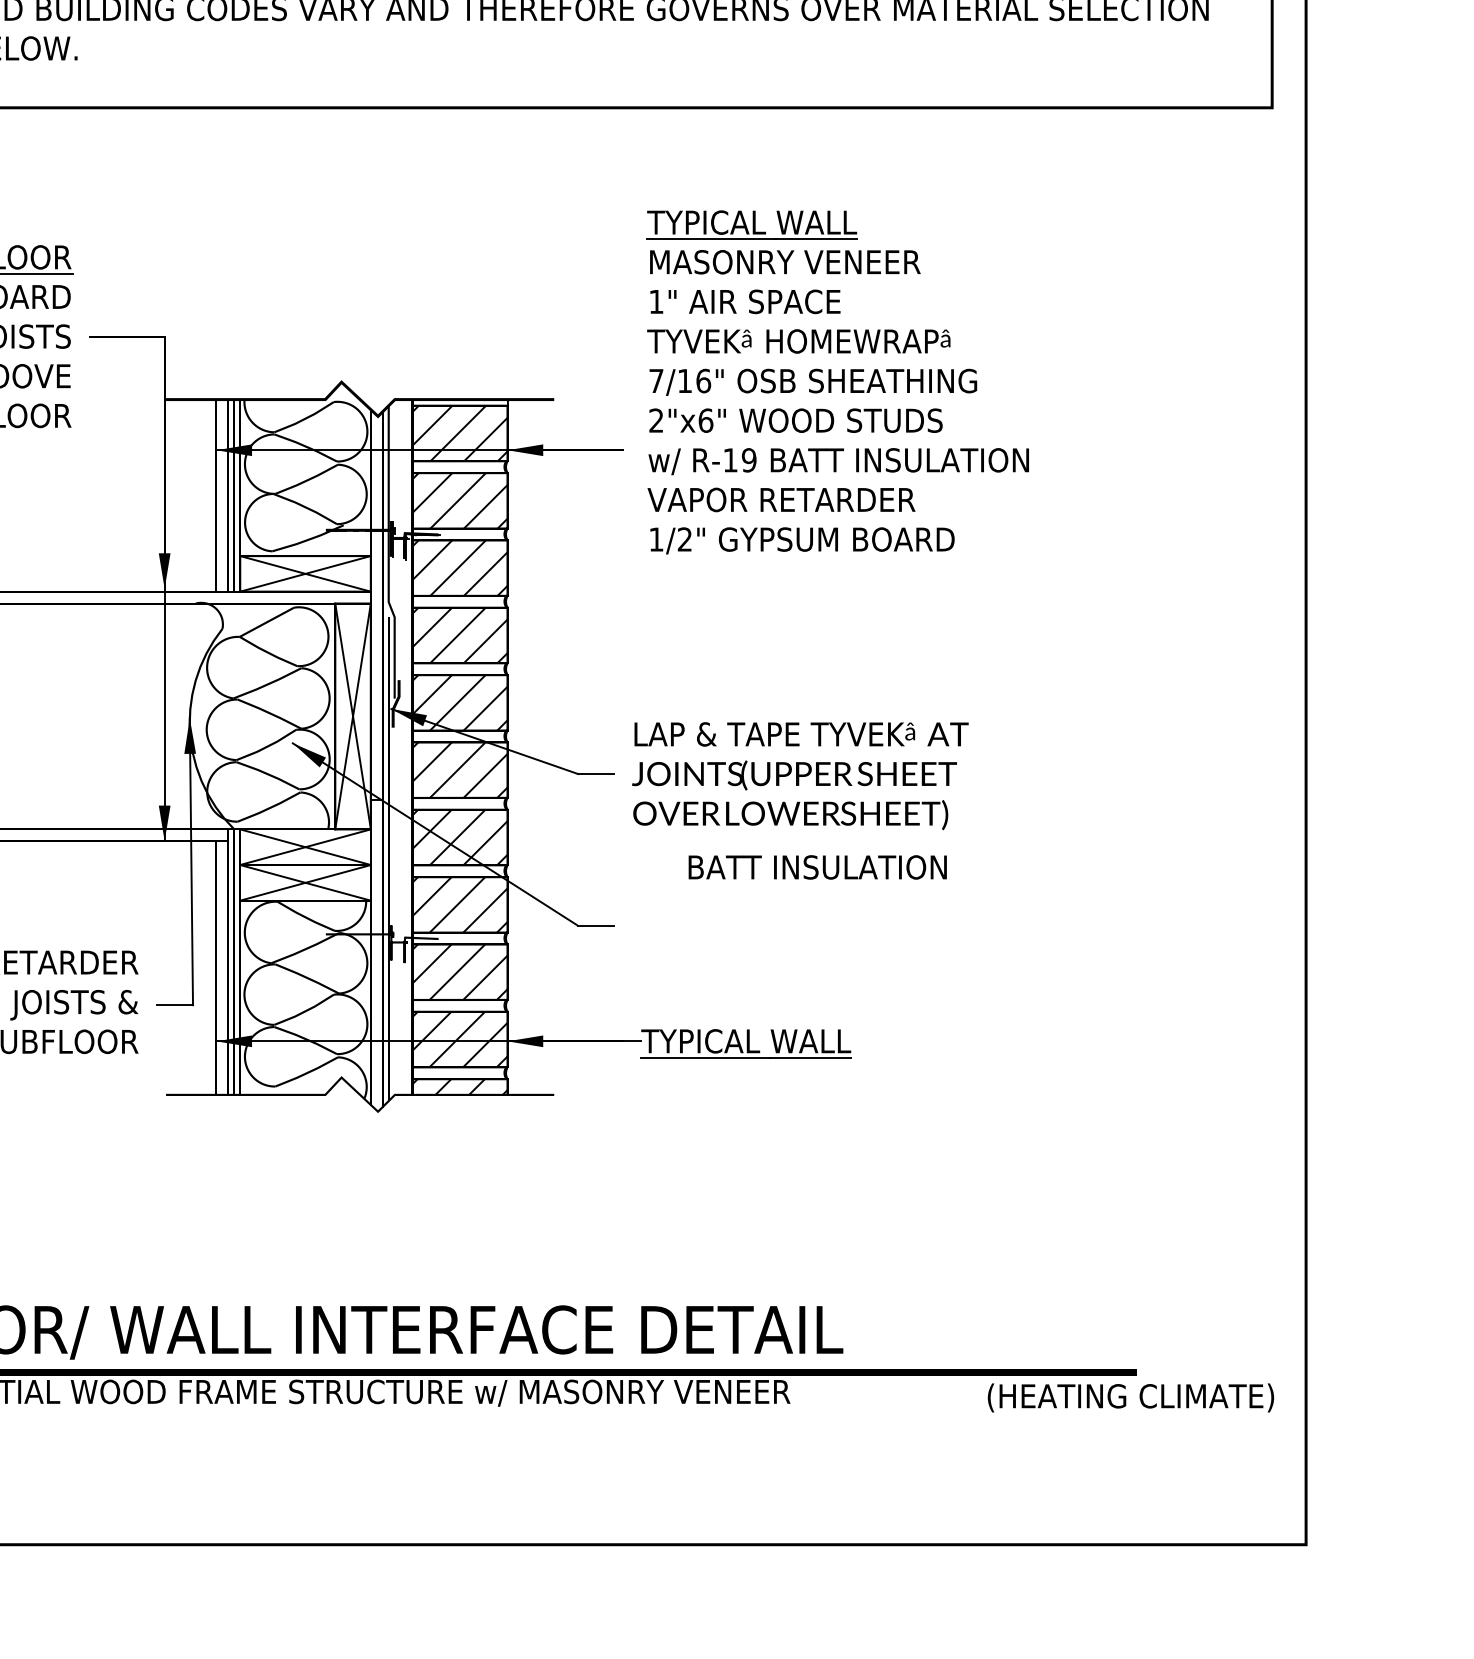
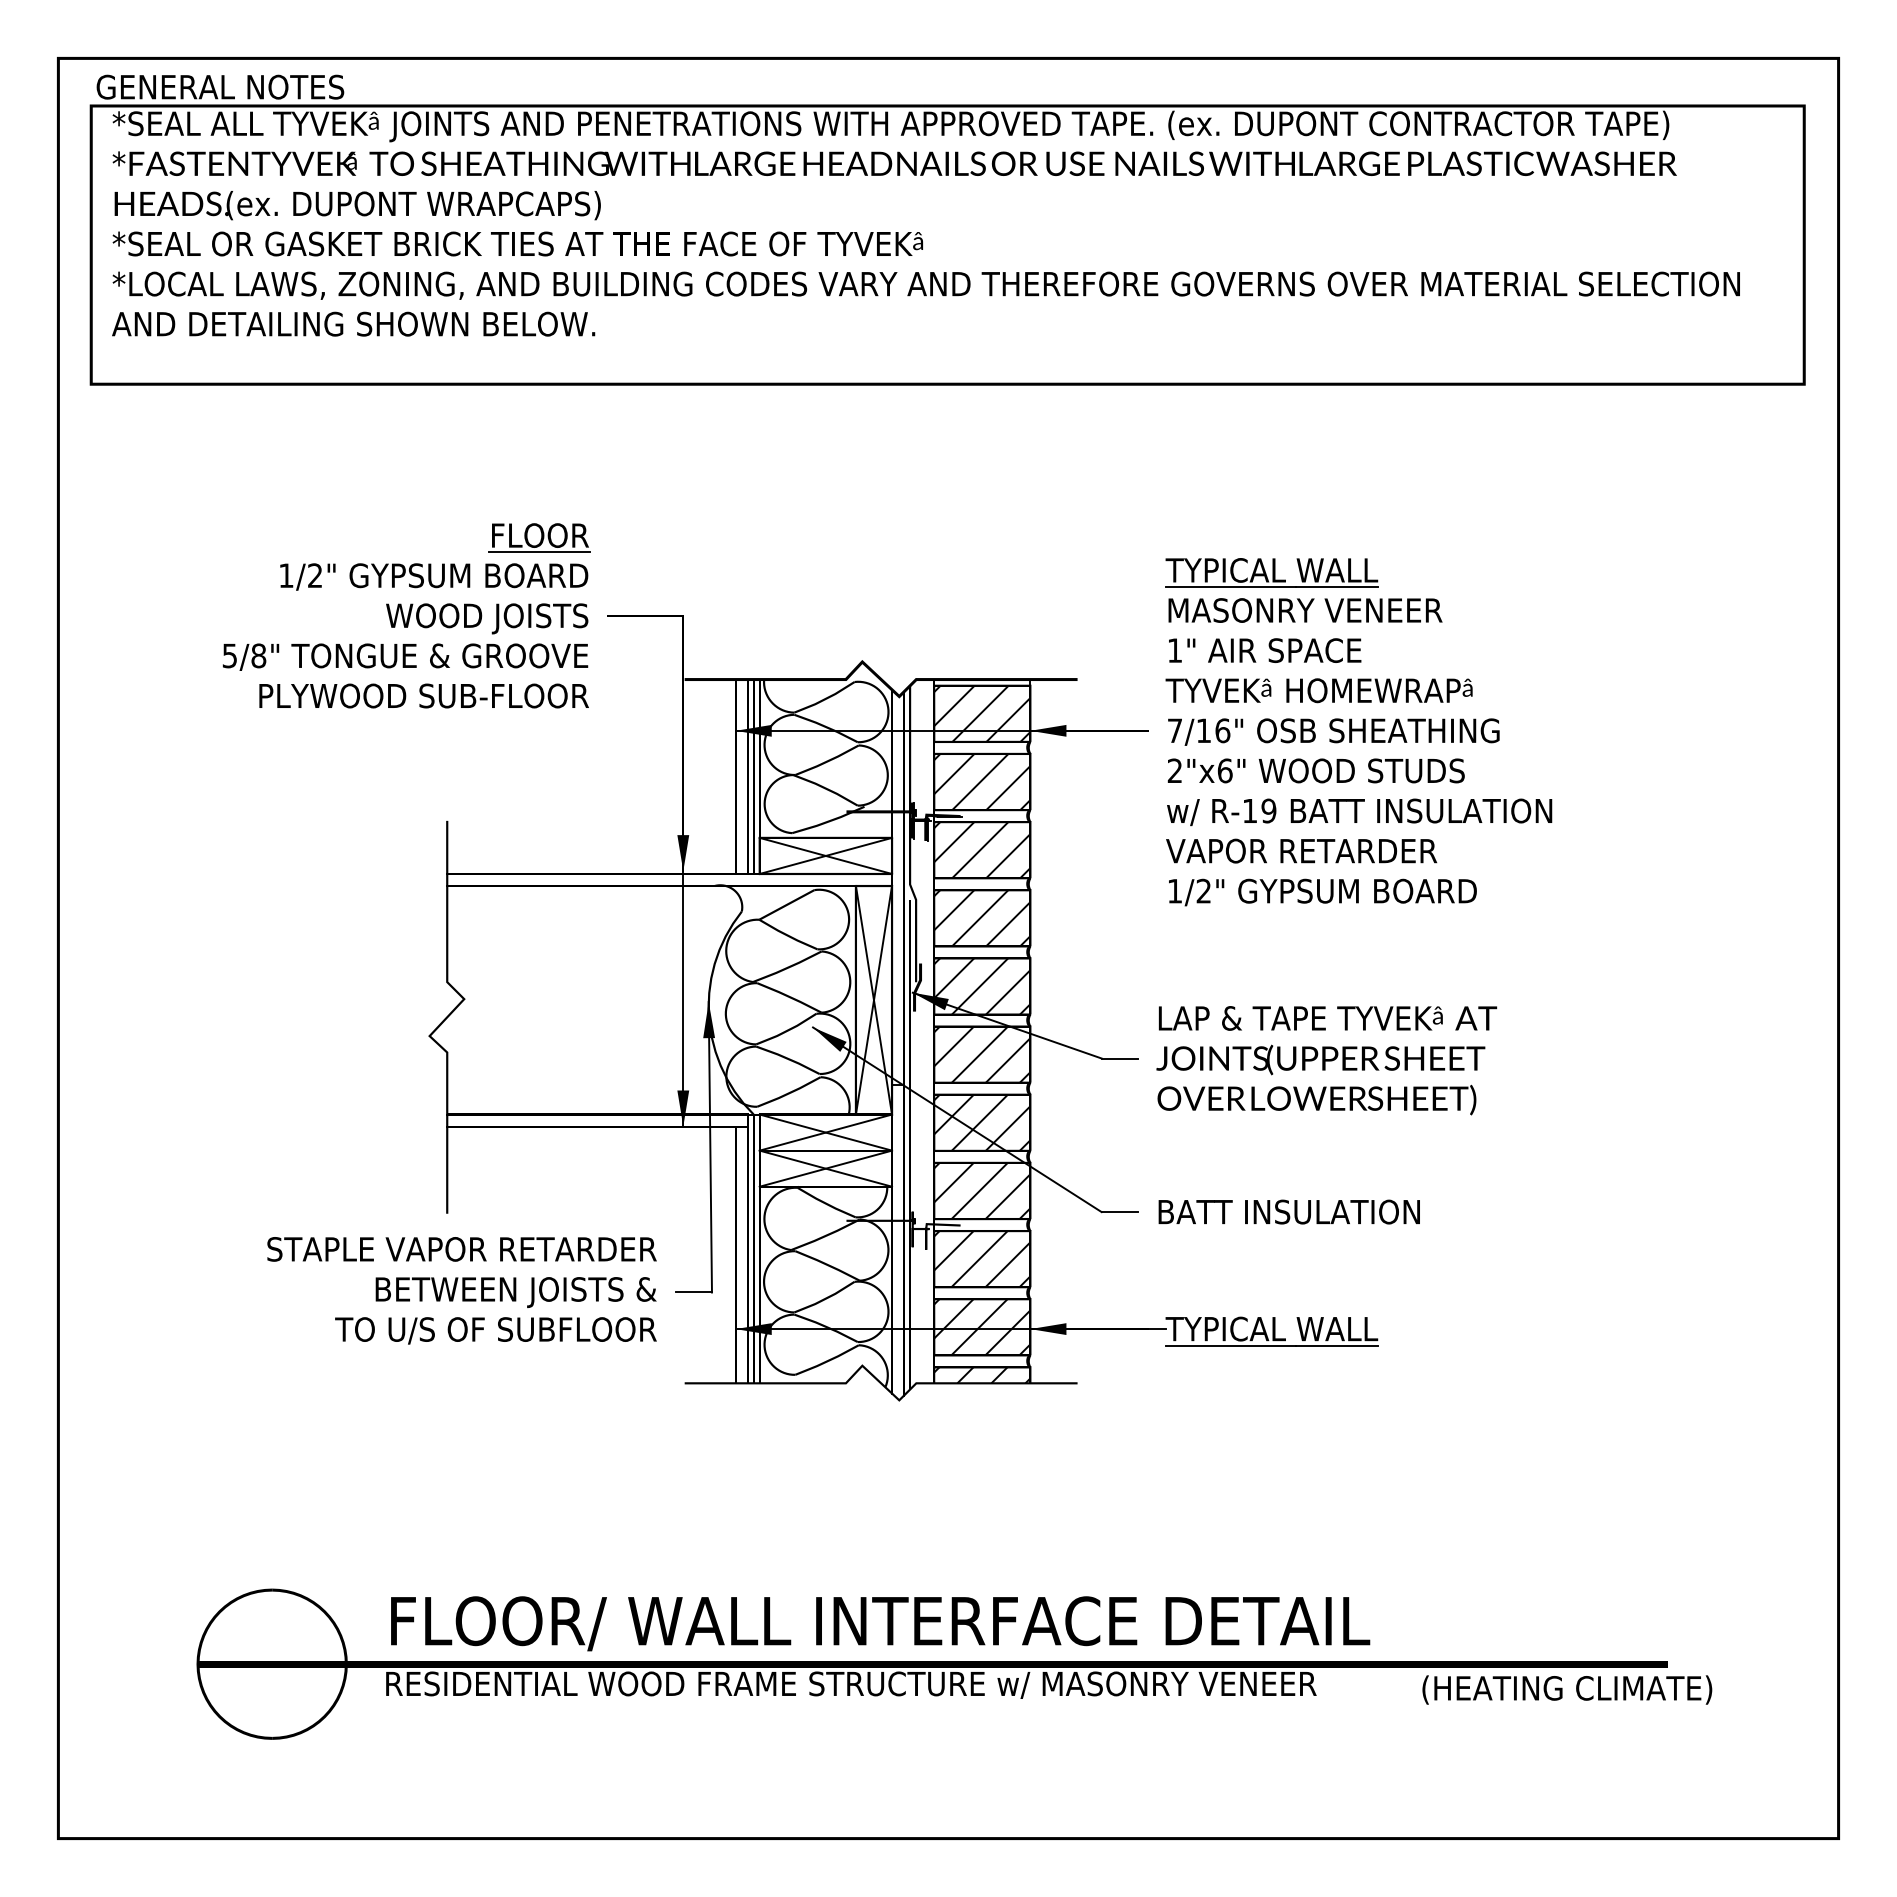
part: (837, 382) -> (1358, 732), moved
text: (816, 866) -> (1288, 1211), moved
text: (1131, 1397) -> (1567, 1689), moved

